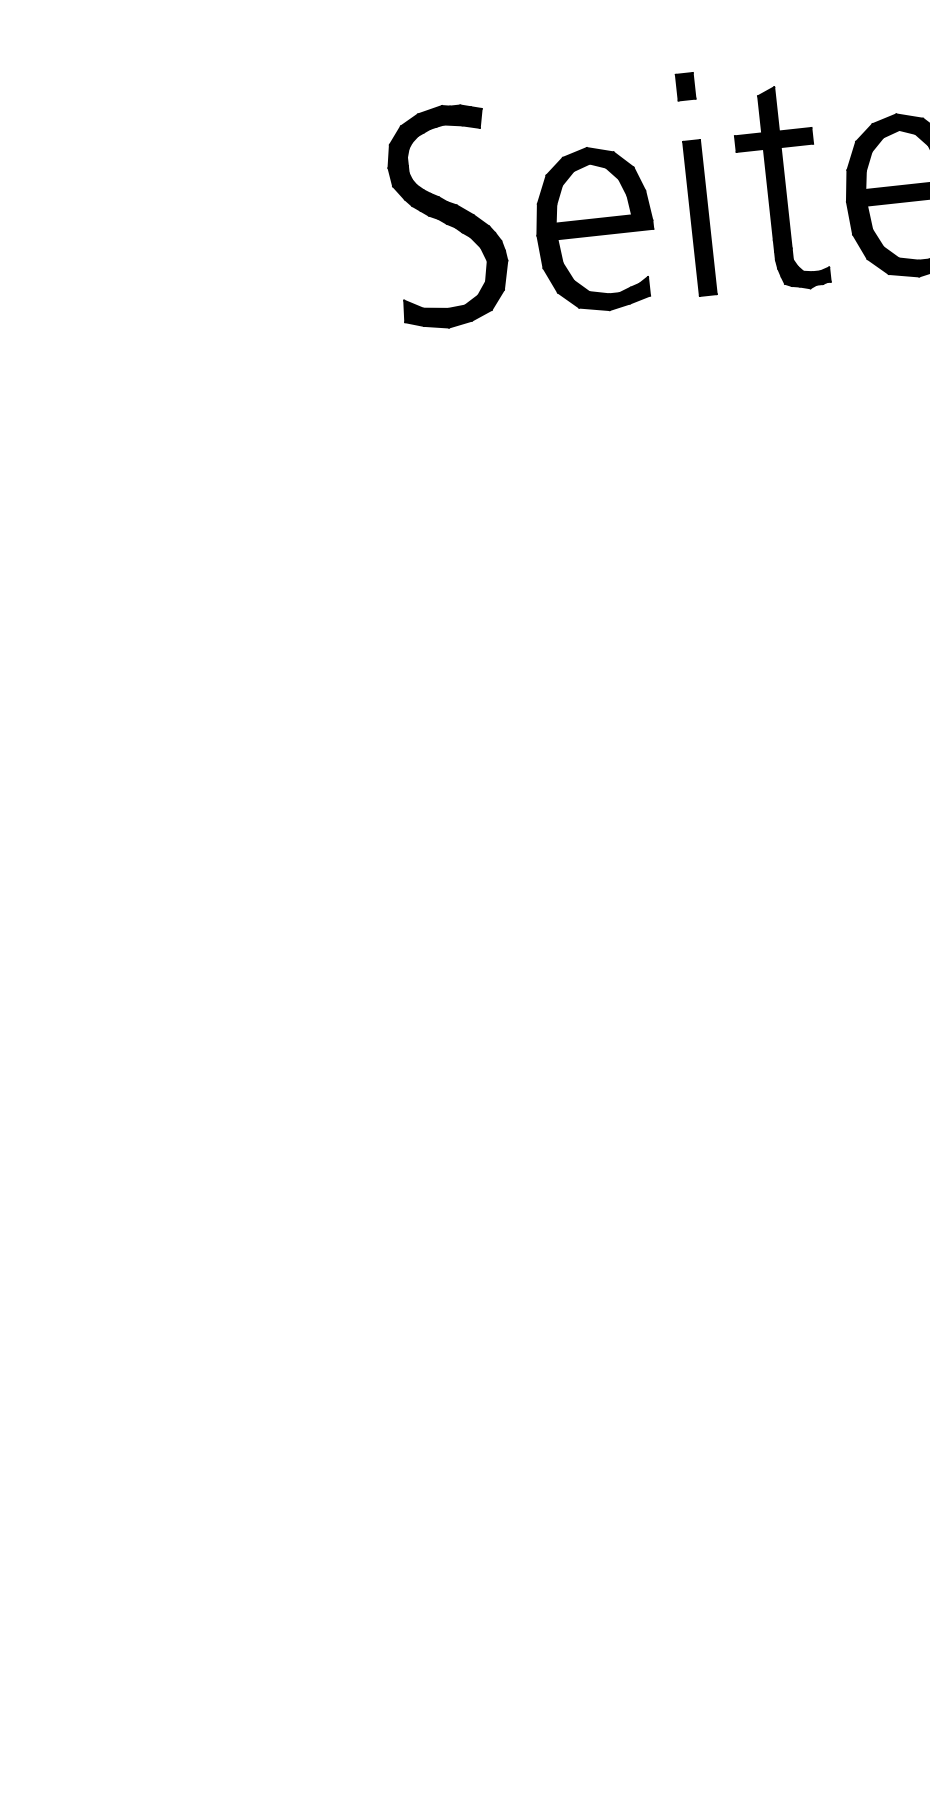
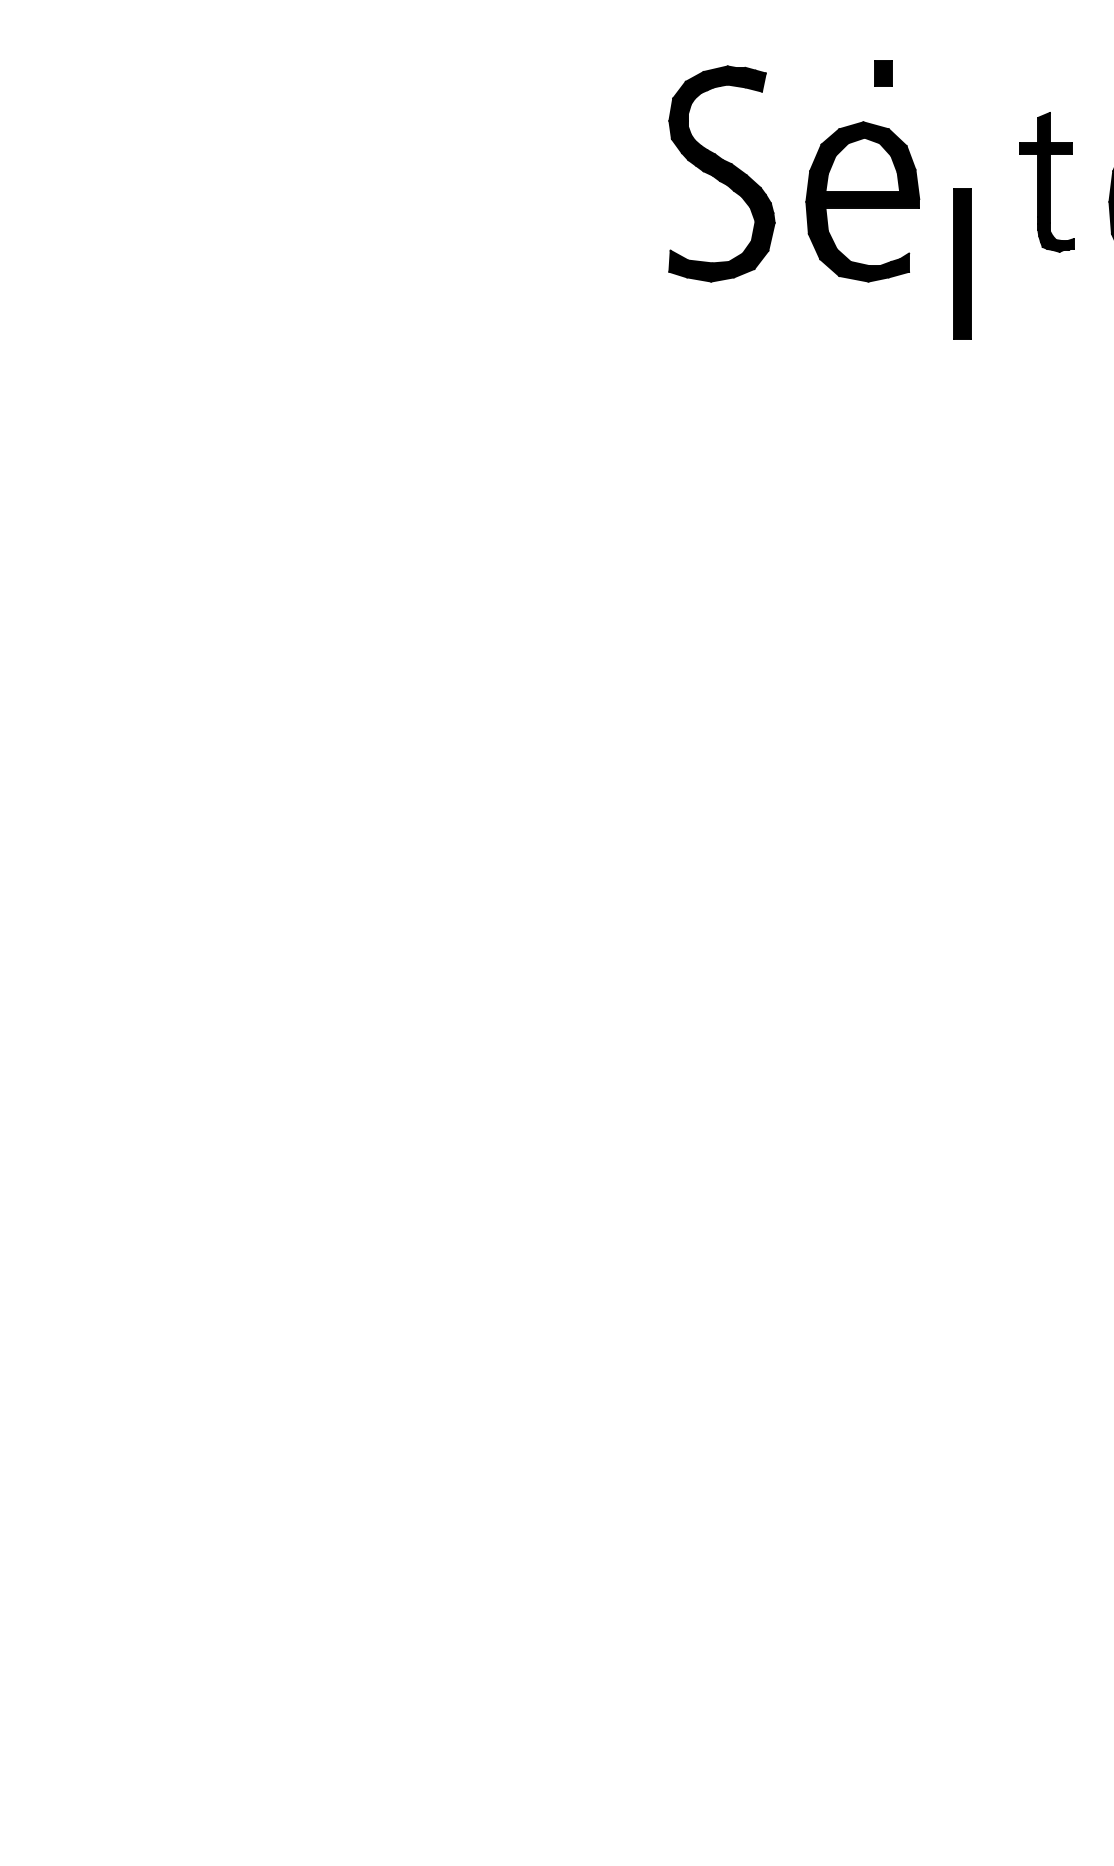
part: (685, 86) -> (883, 73), moved
part: (780, 189) -> (1046, 182), size x0.7
part: (699, 217) -> (962, 263), moved

